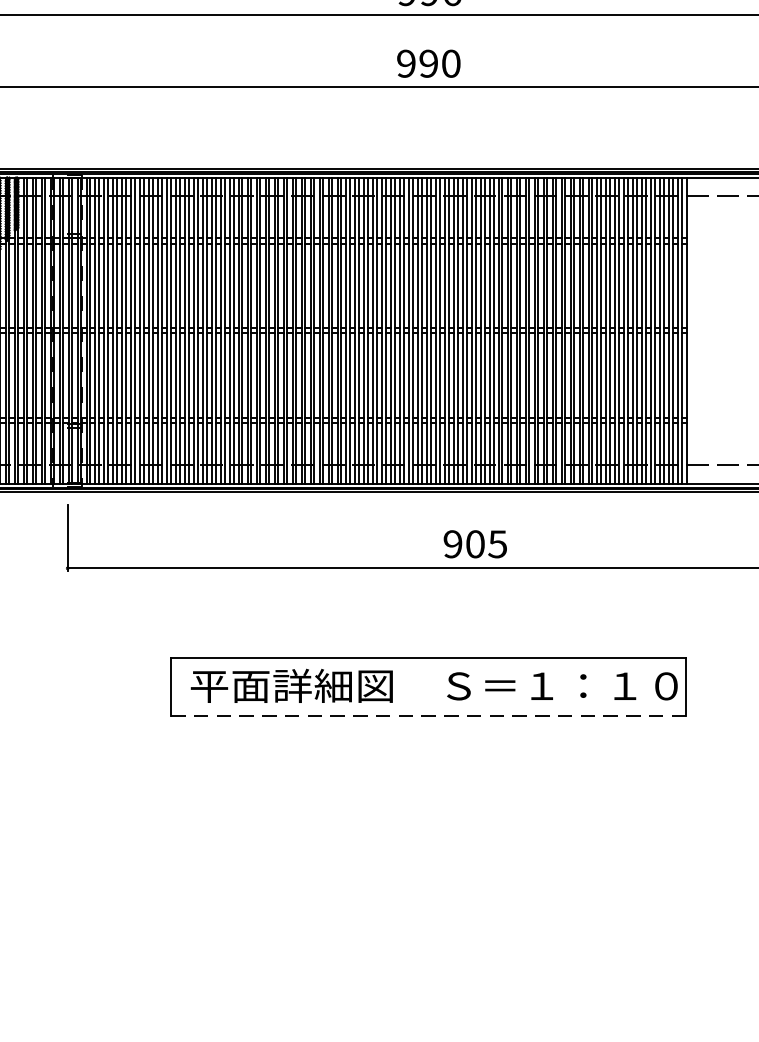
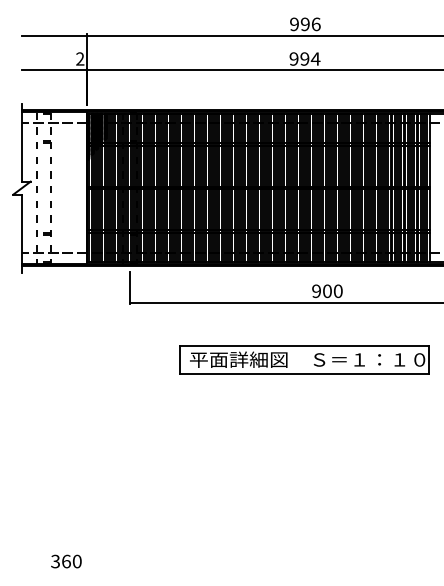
text: (450, 62) -> (315, 58), 990 -> 994
text: (496, 542) -> (337, 290), 905 -> 900
line: (427, 716) -> (304, 374), dashed -> solid

